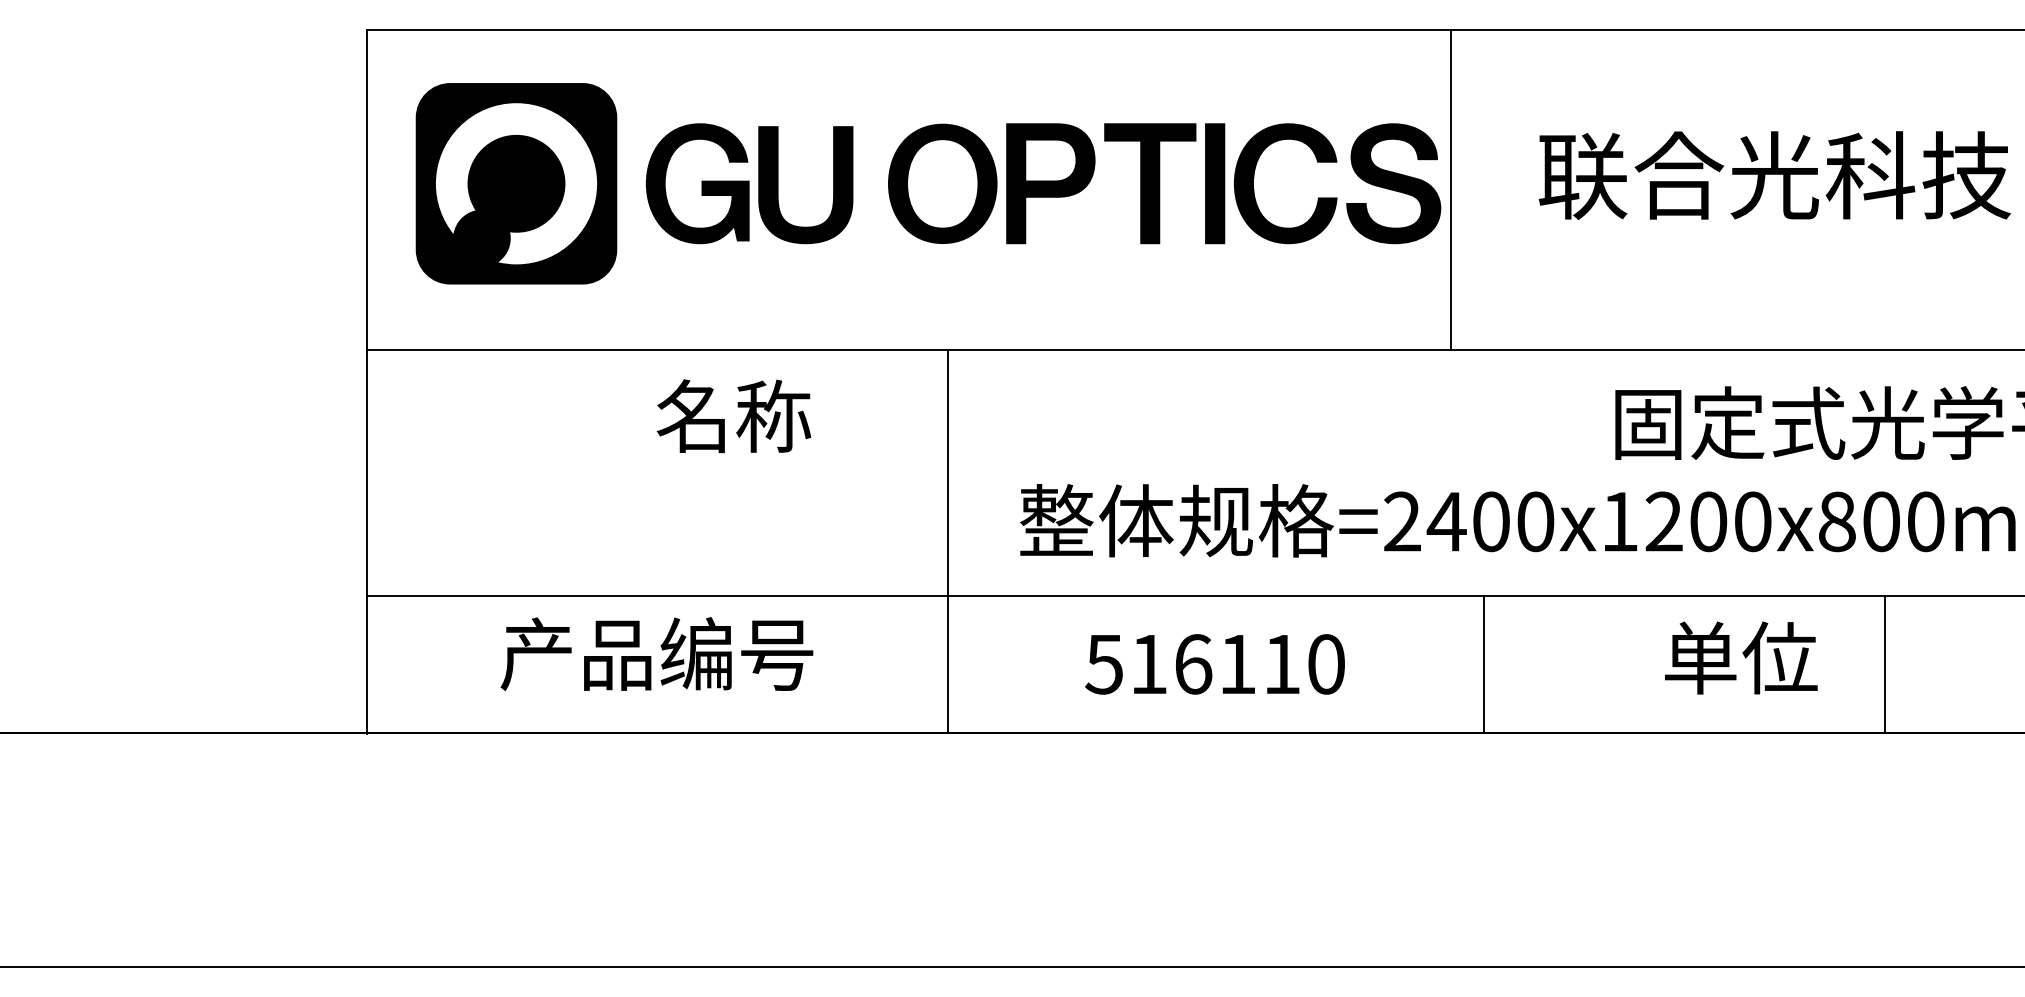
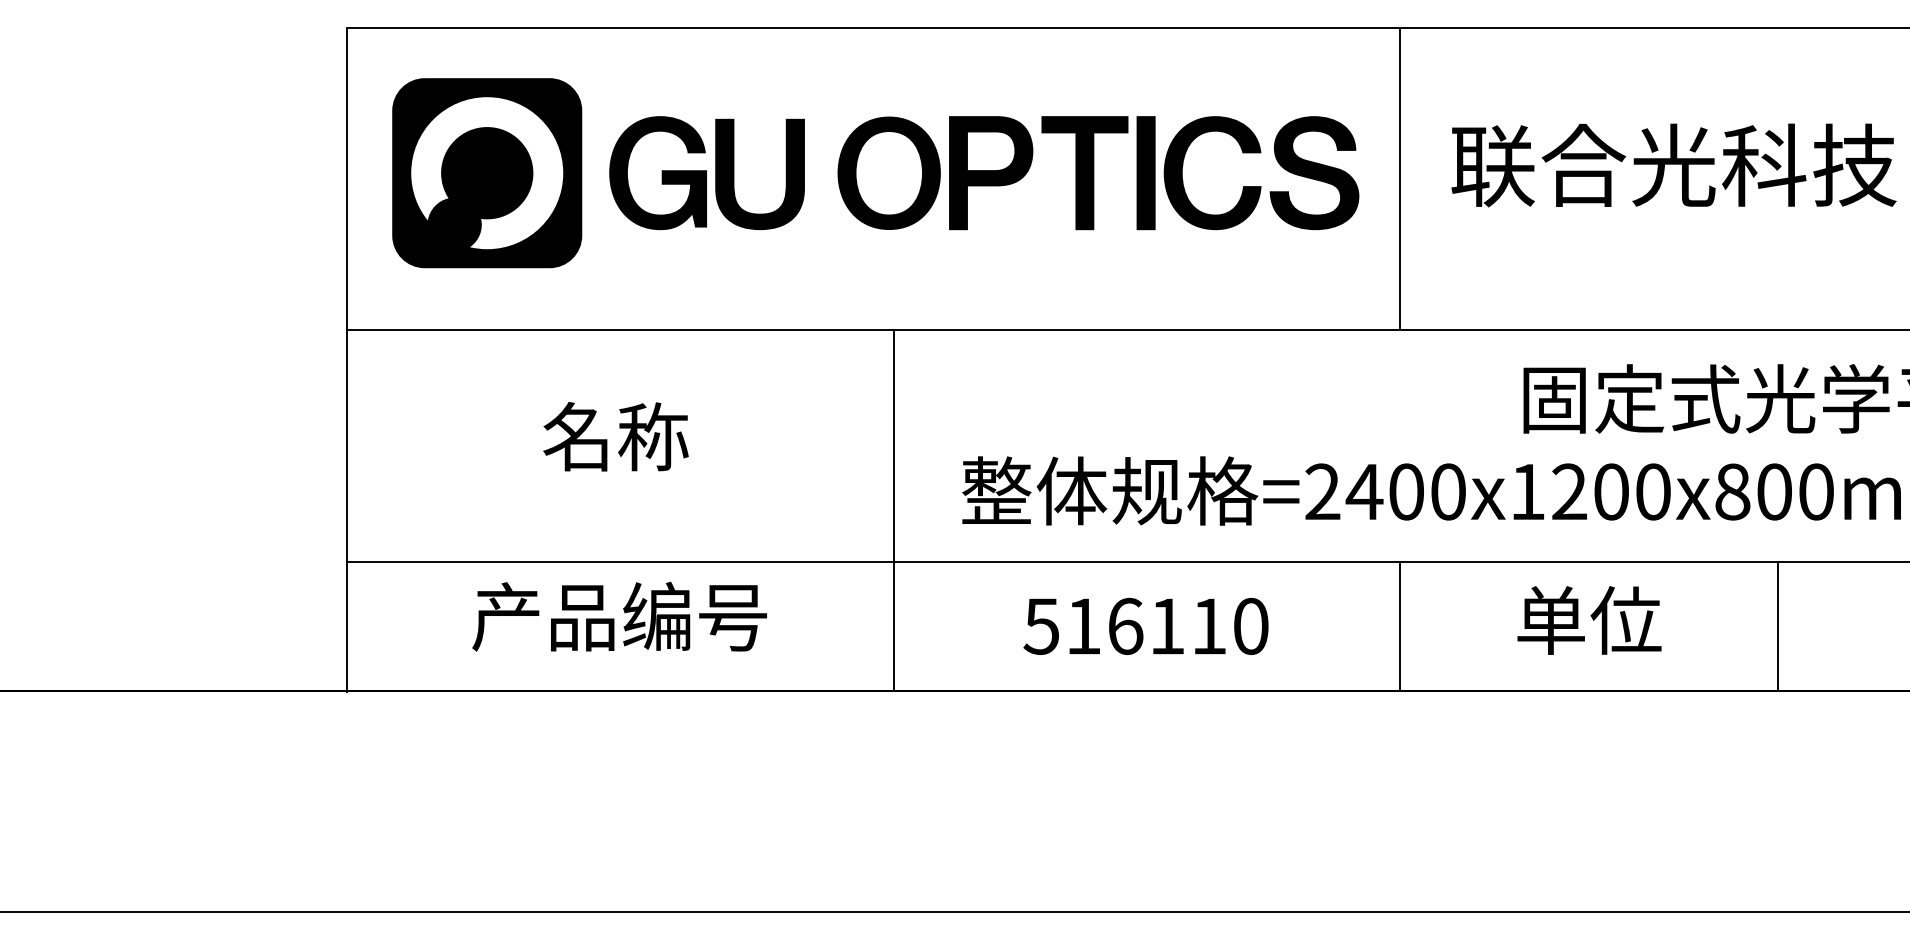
line: (1450, 188) -> (1399, 177), moved
text: (733, 416) -> (615, 436), moved
text: (1741, 657) -> (1589, 619), moved

